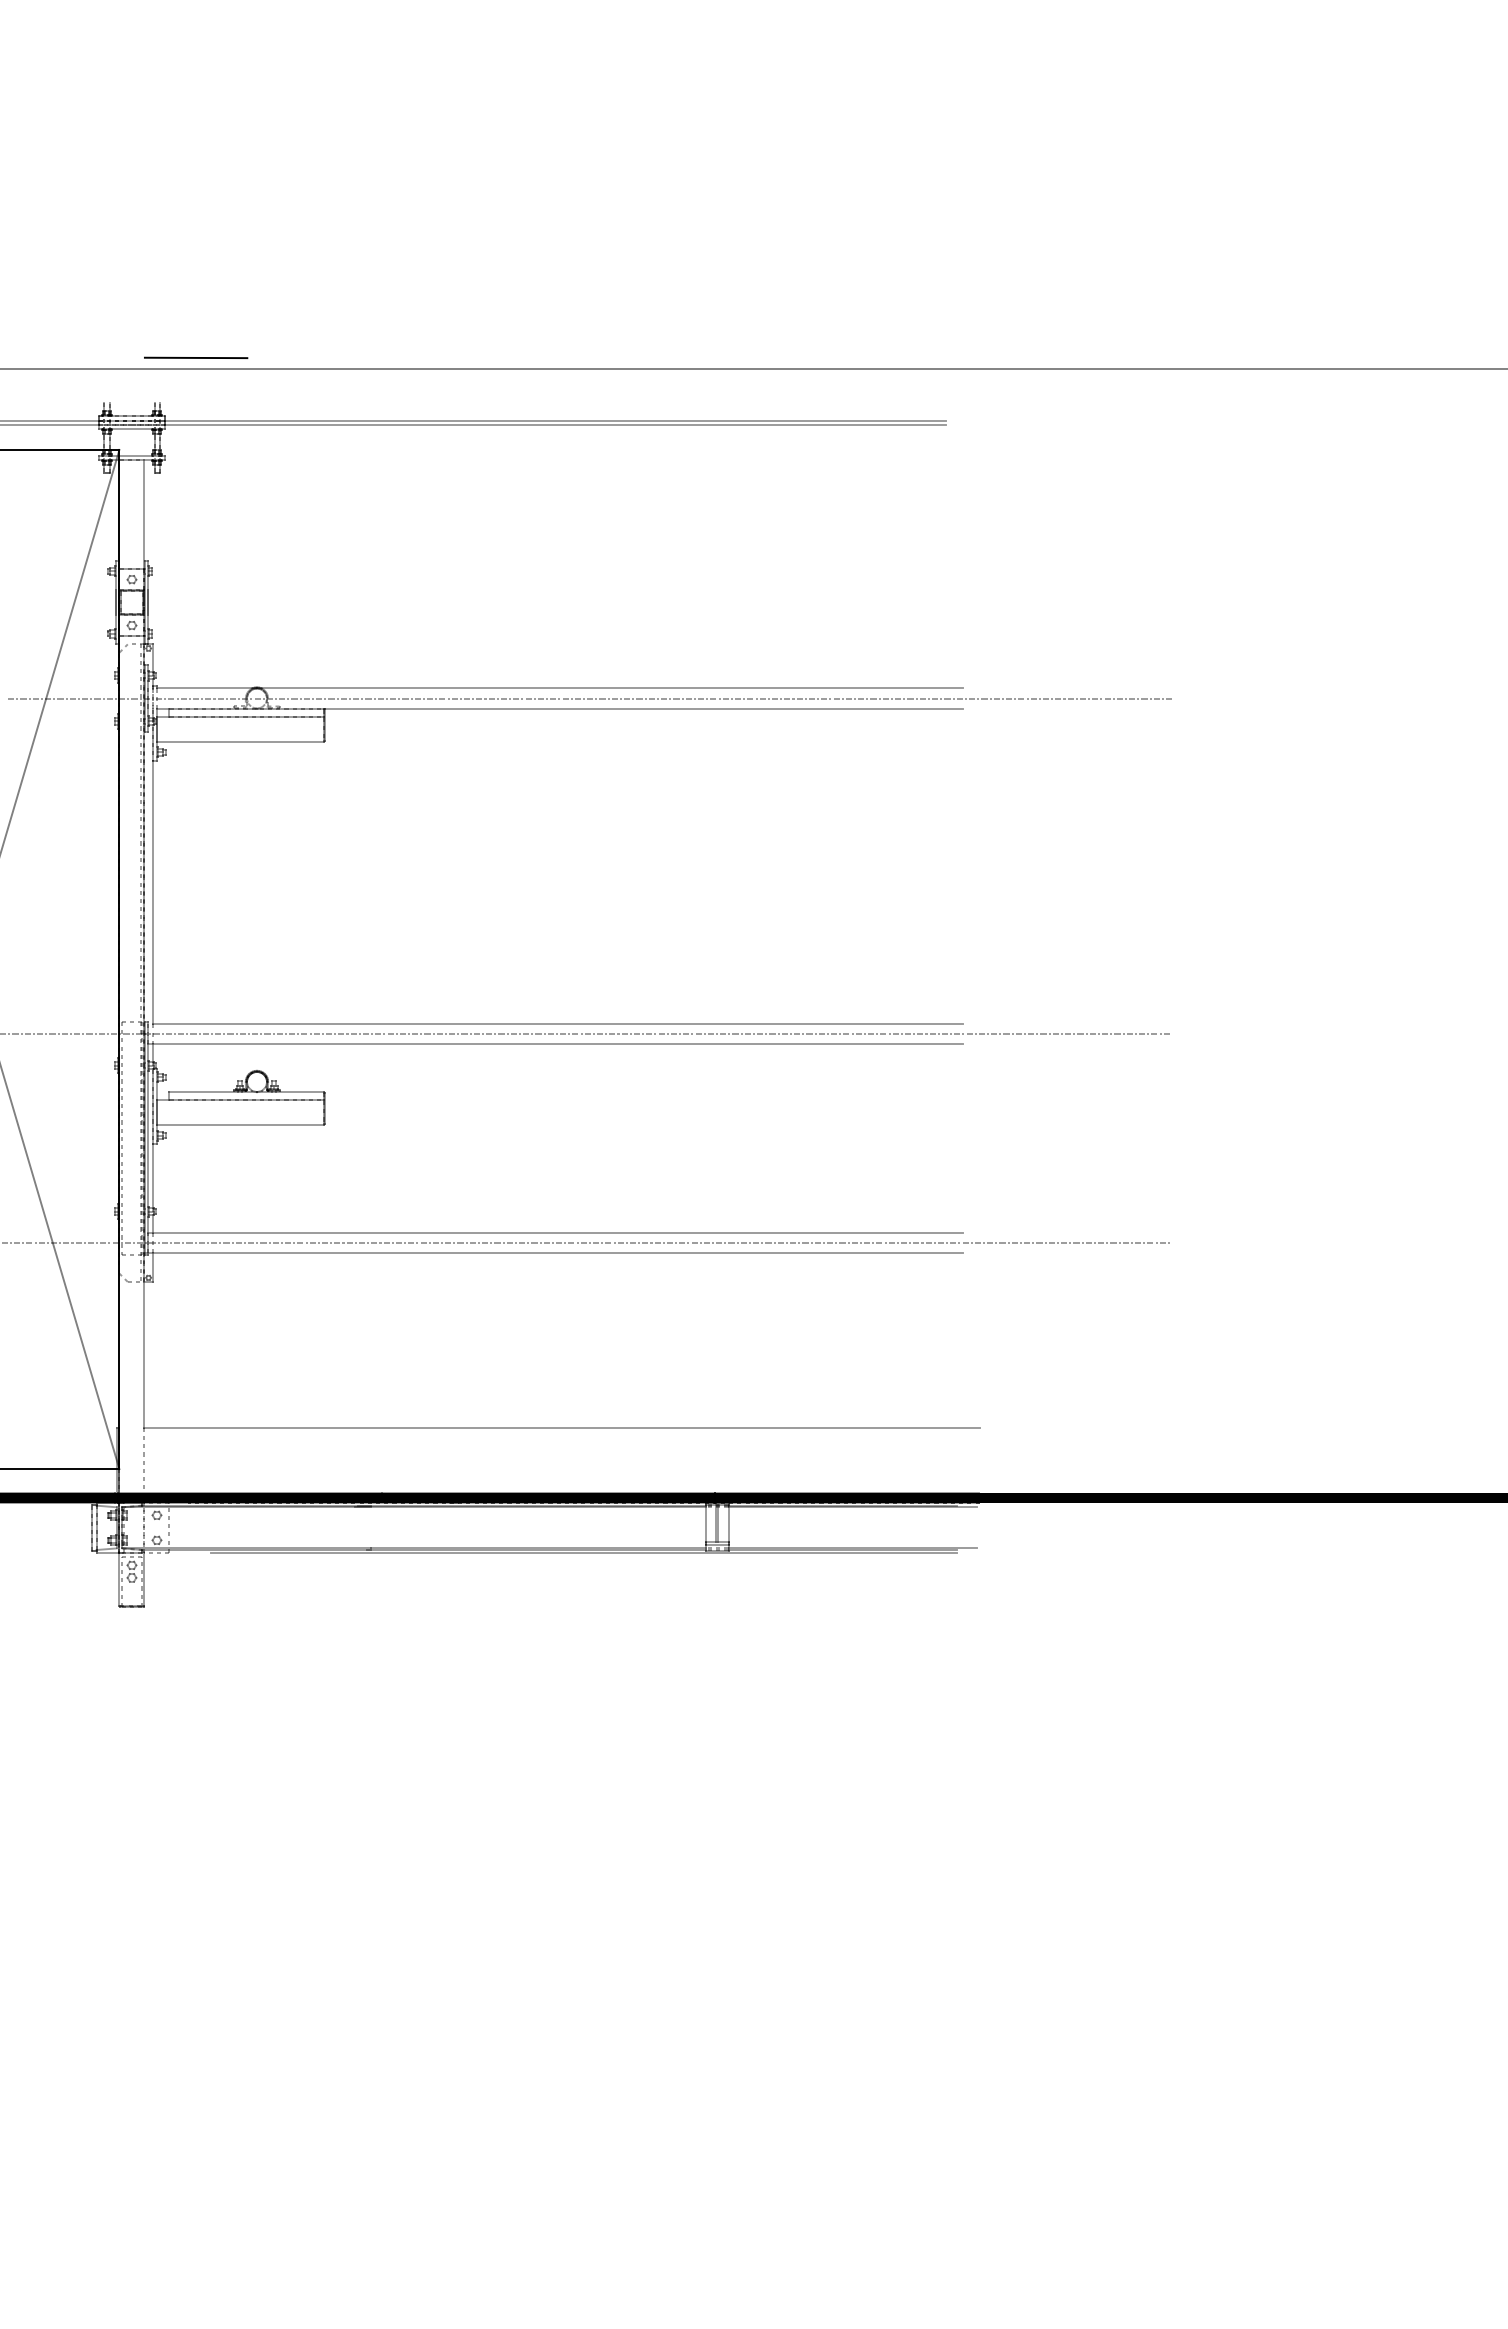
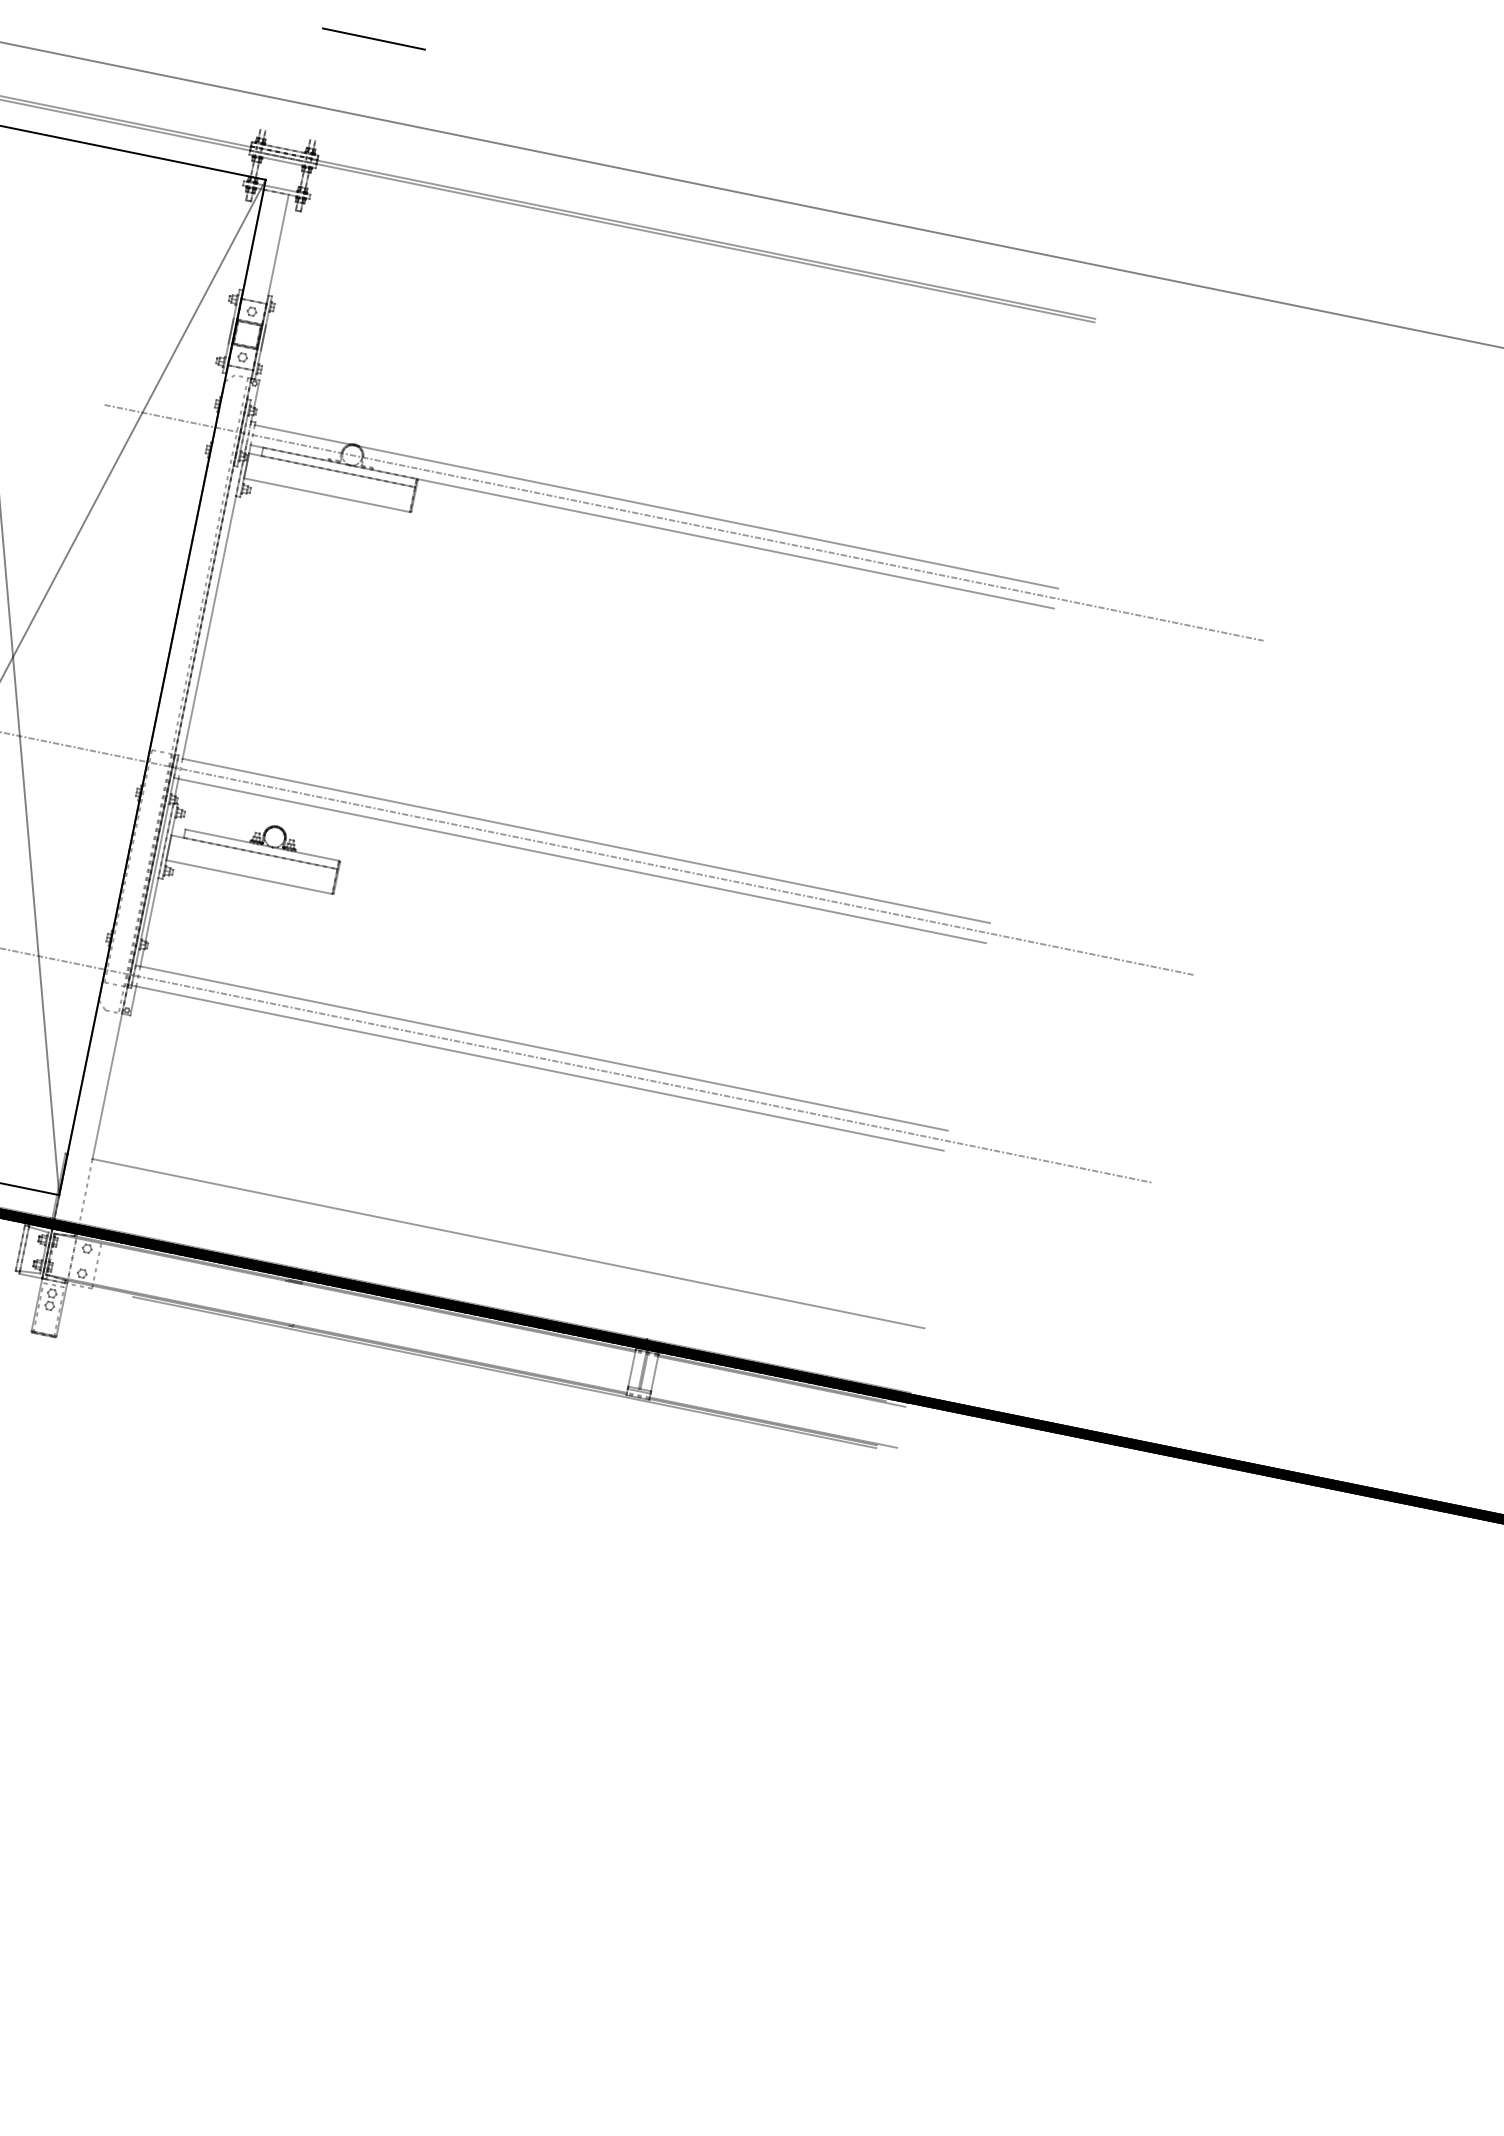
line: (196, 357) -> (374, 38), moved

